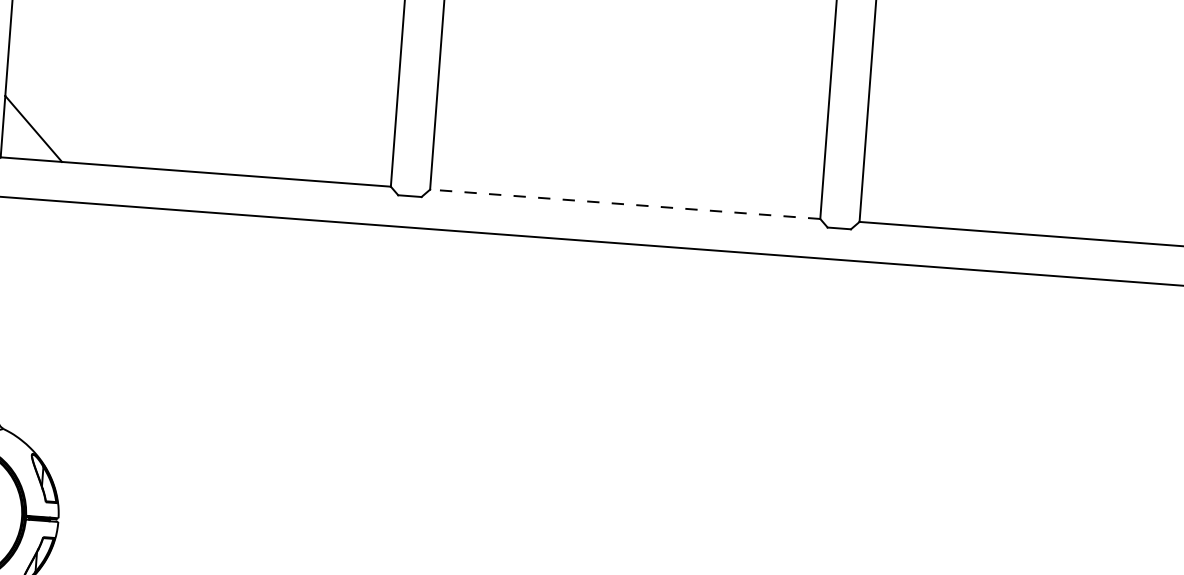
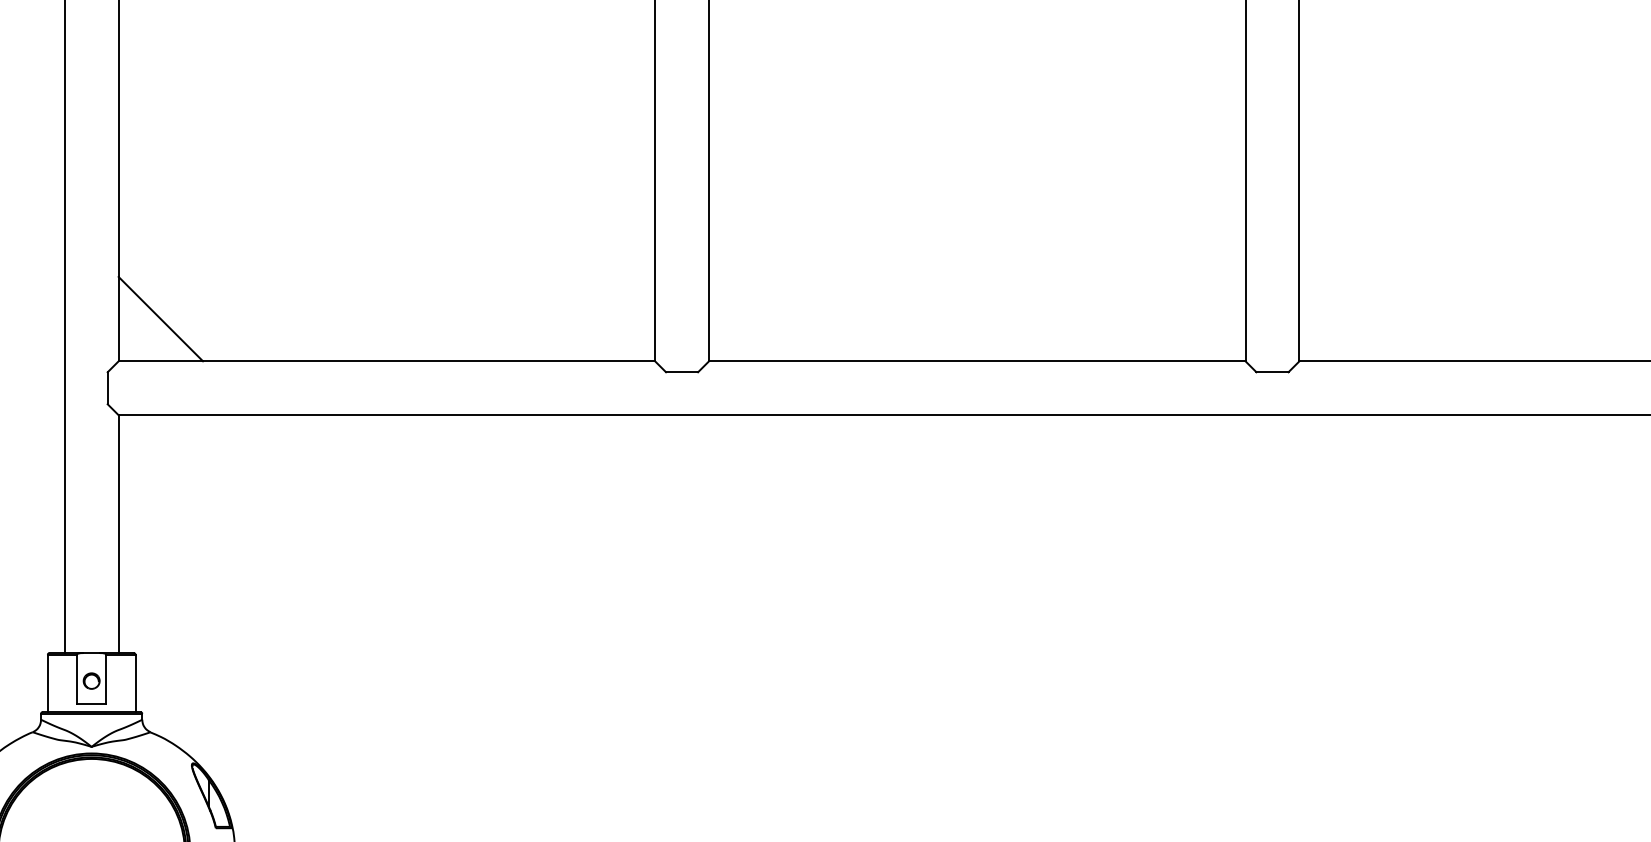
line: (624, 204) -> (976, 361), dashed -> solid

